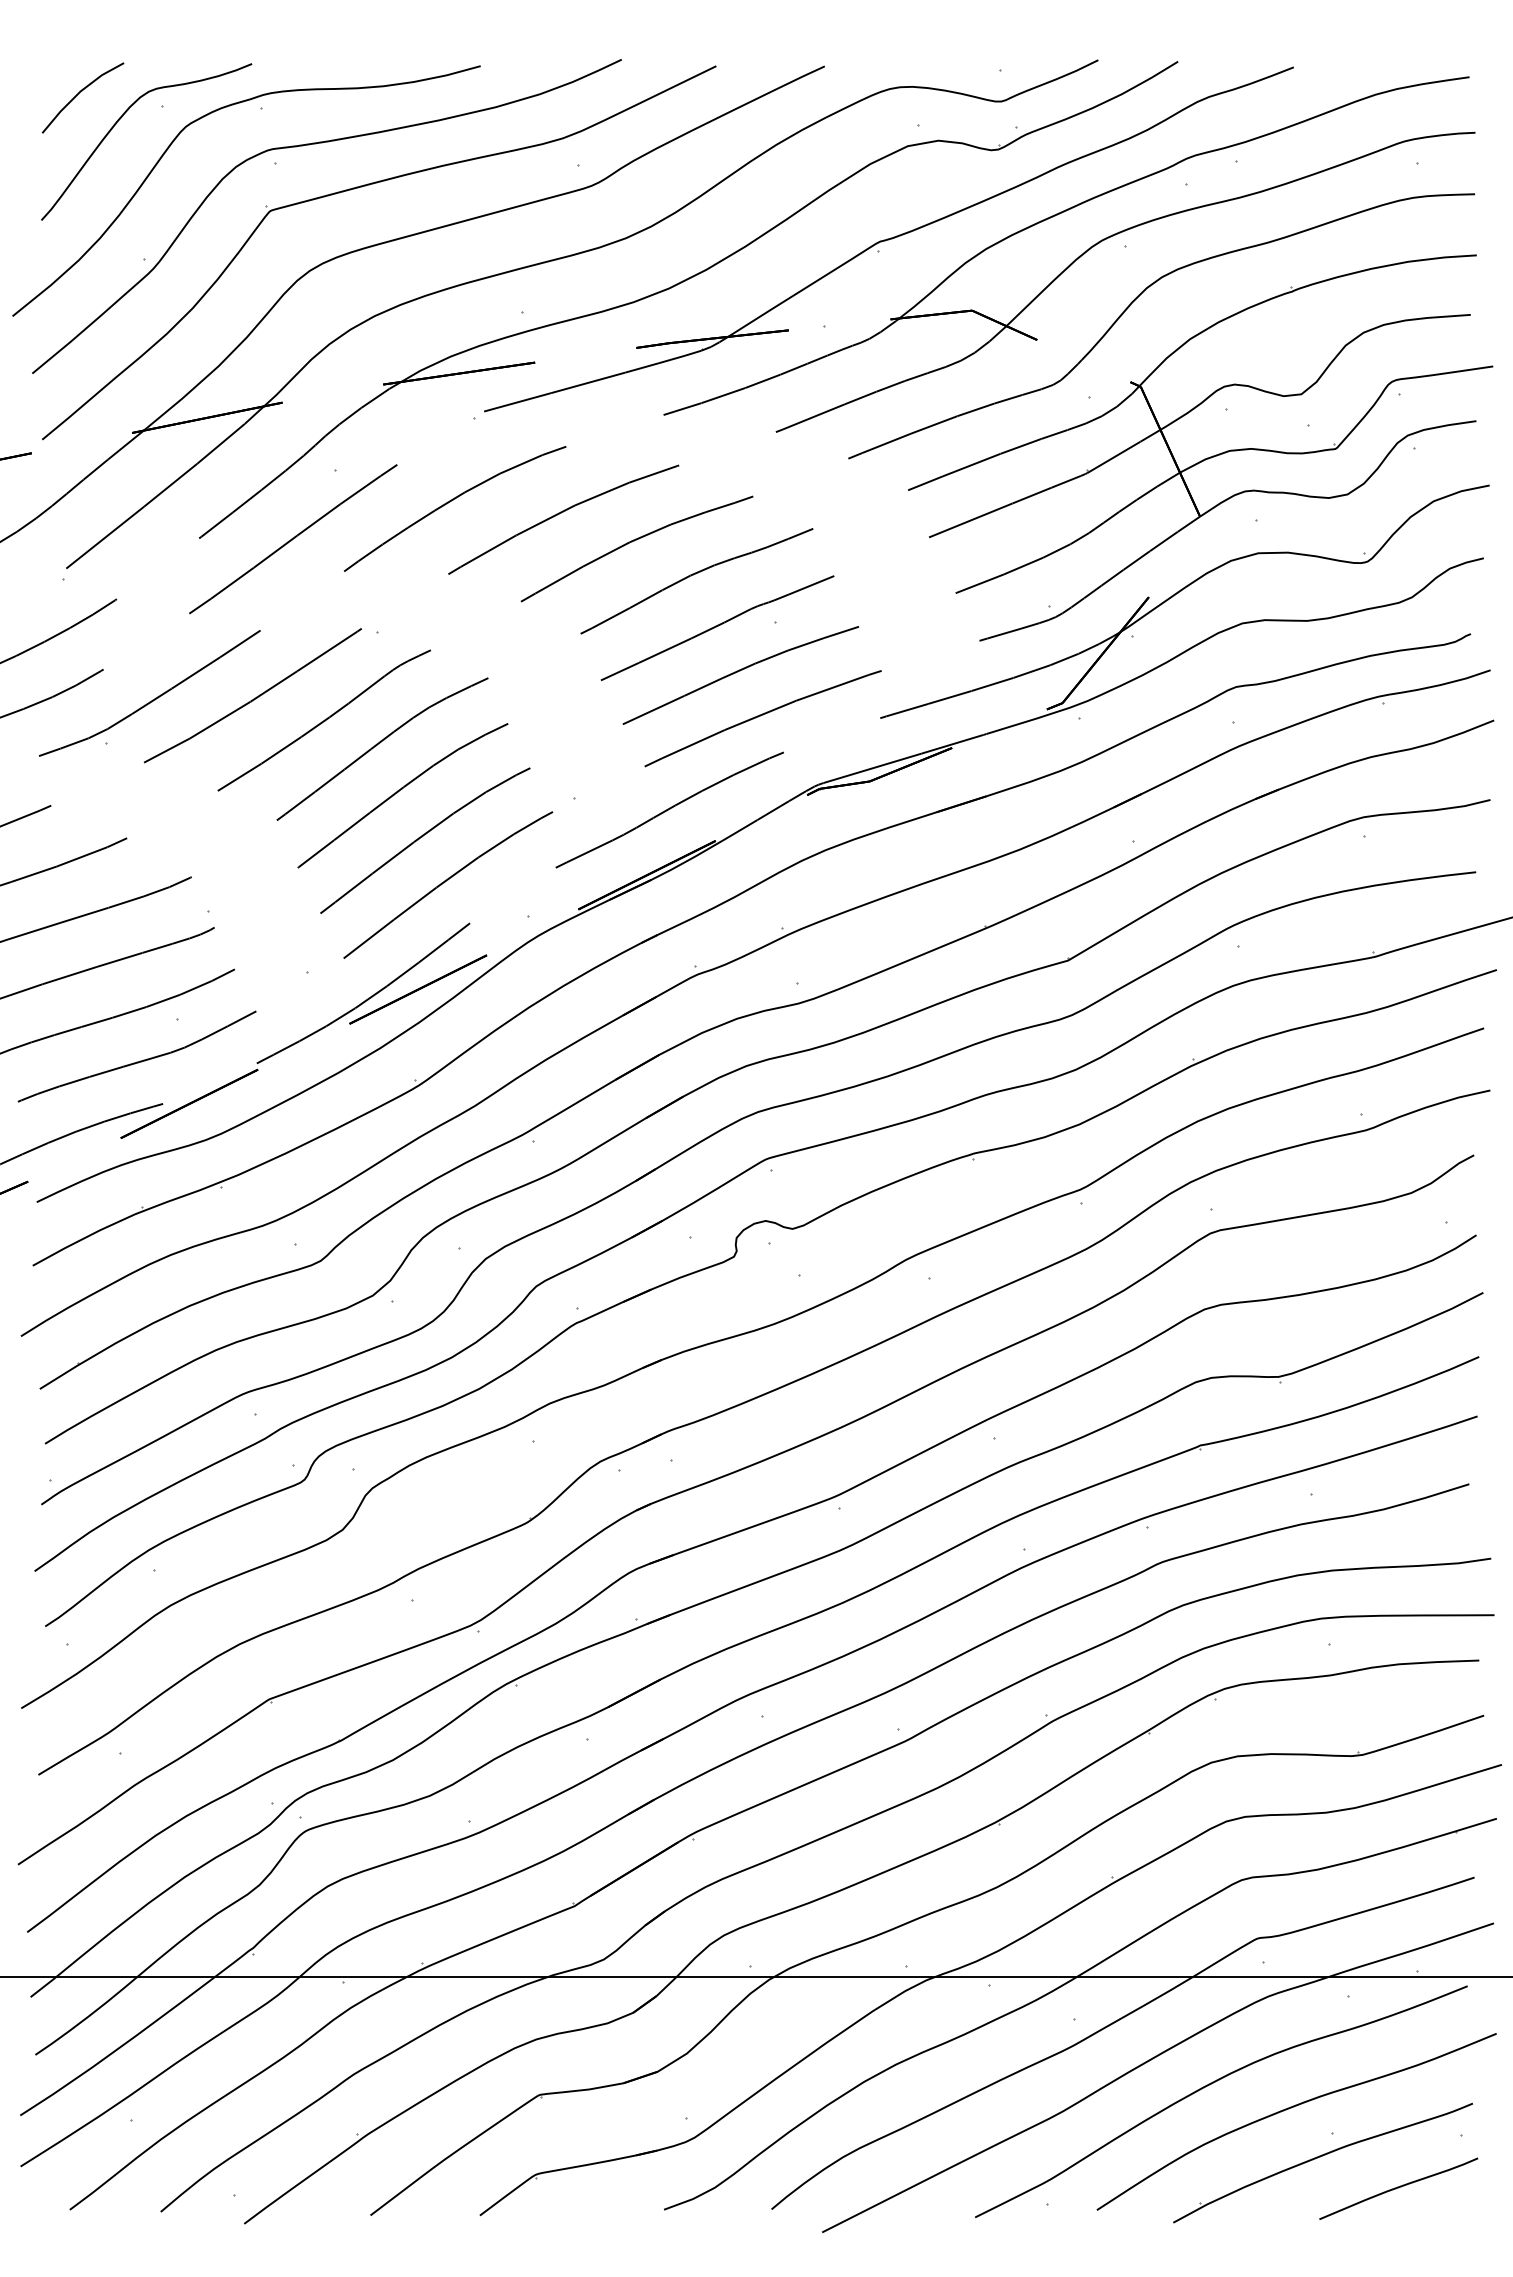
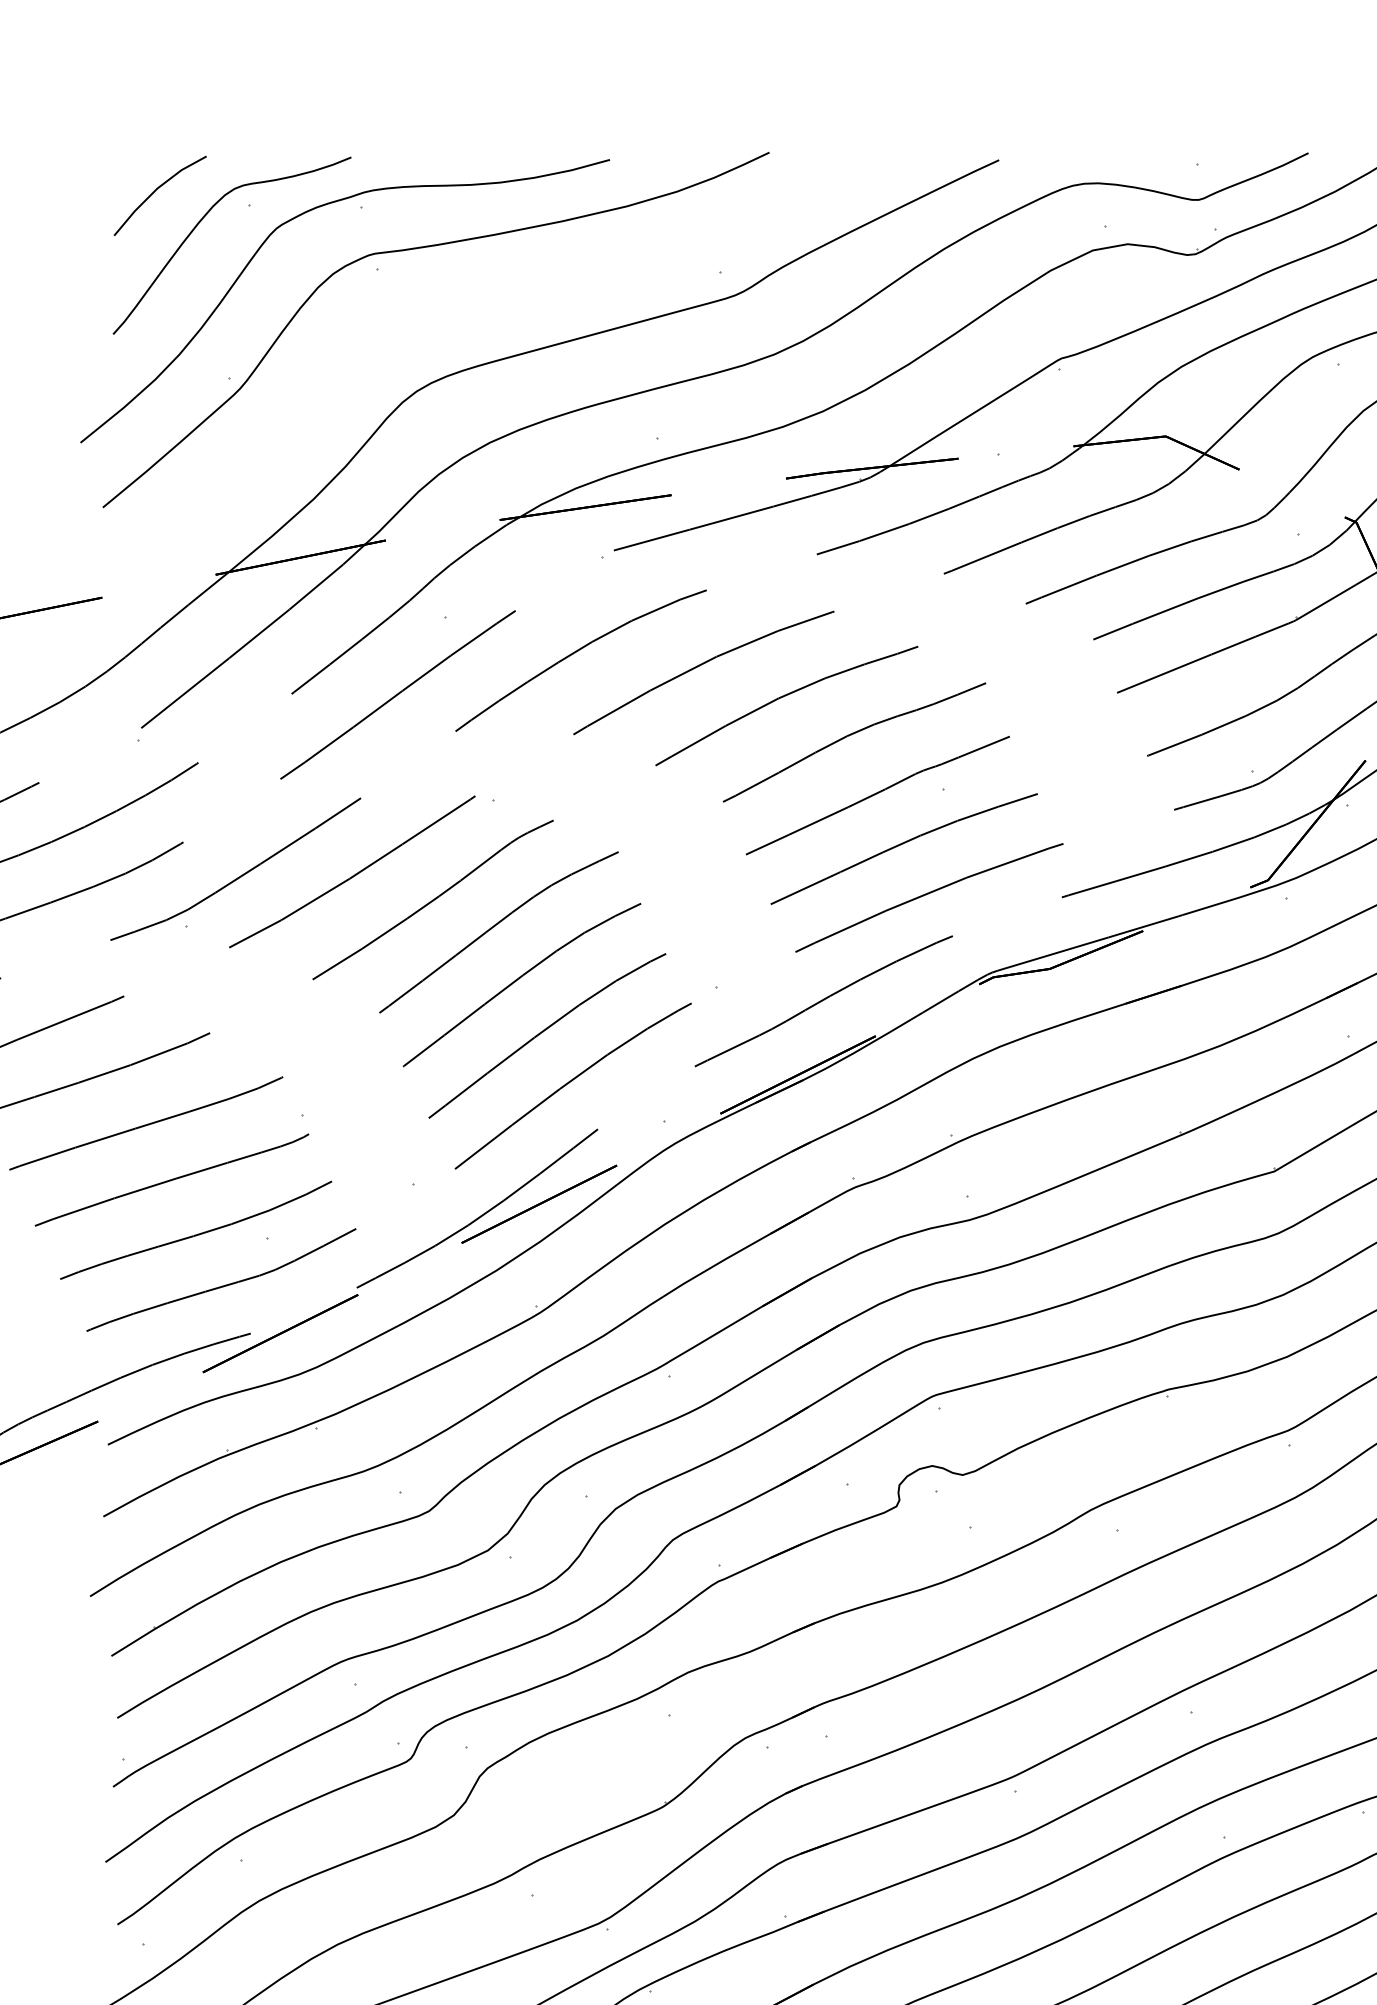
part: (362, 187) -> (476, 297), removed

